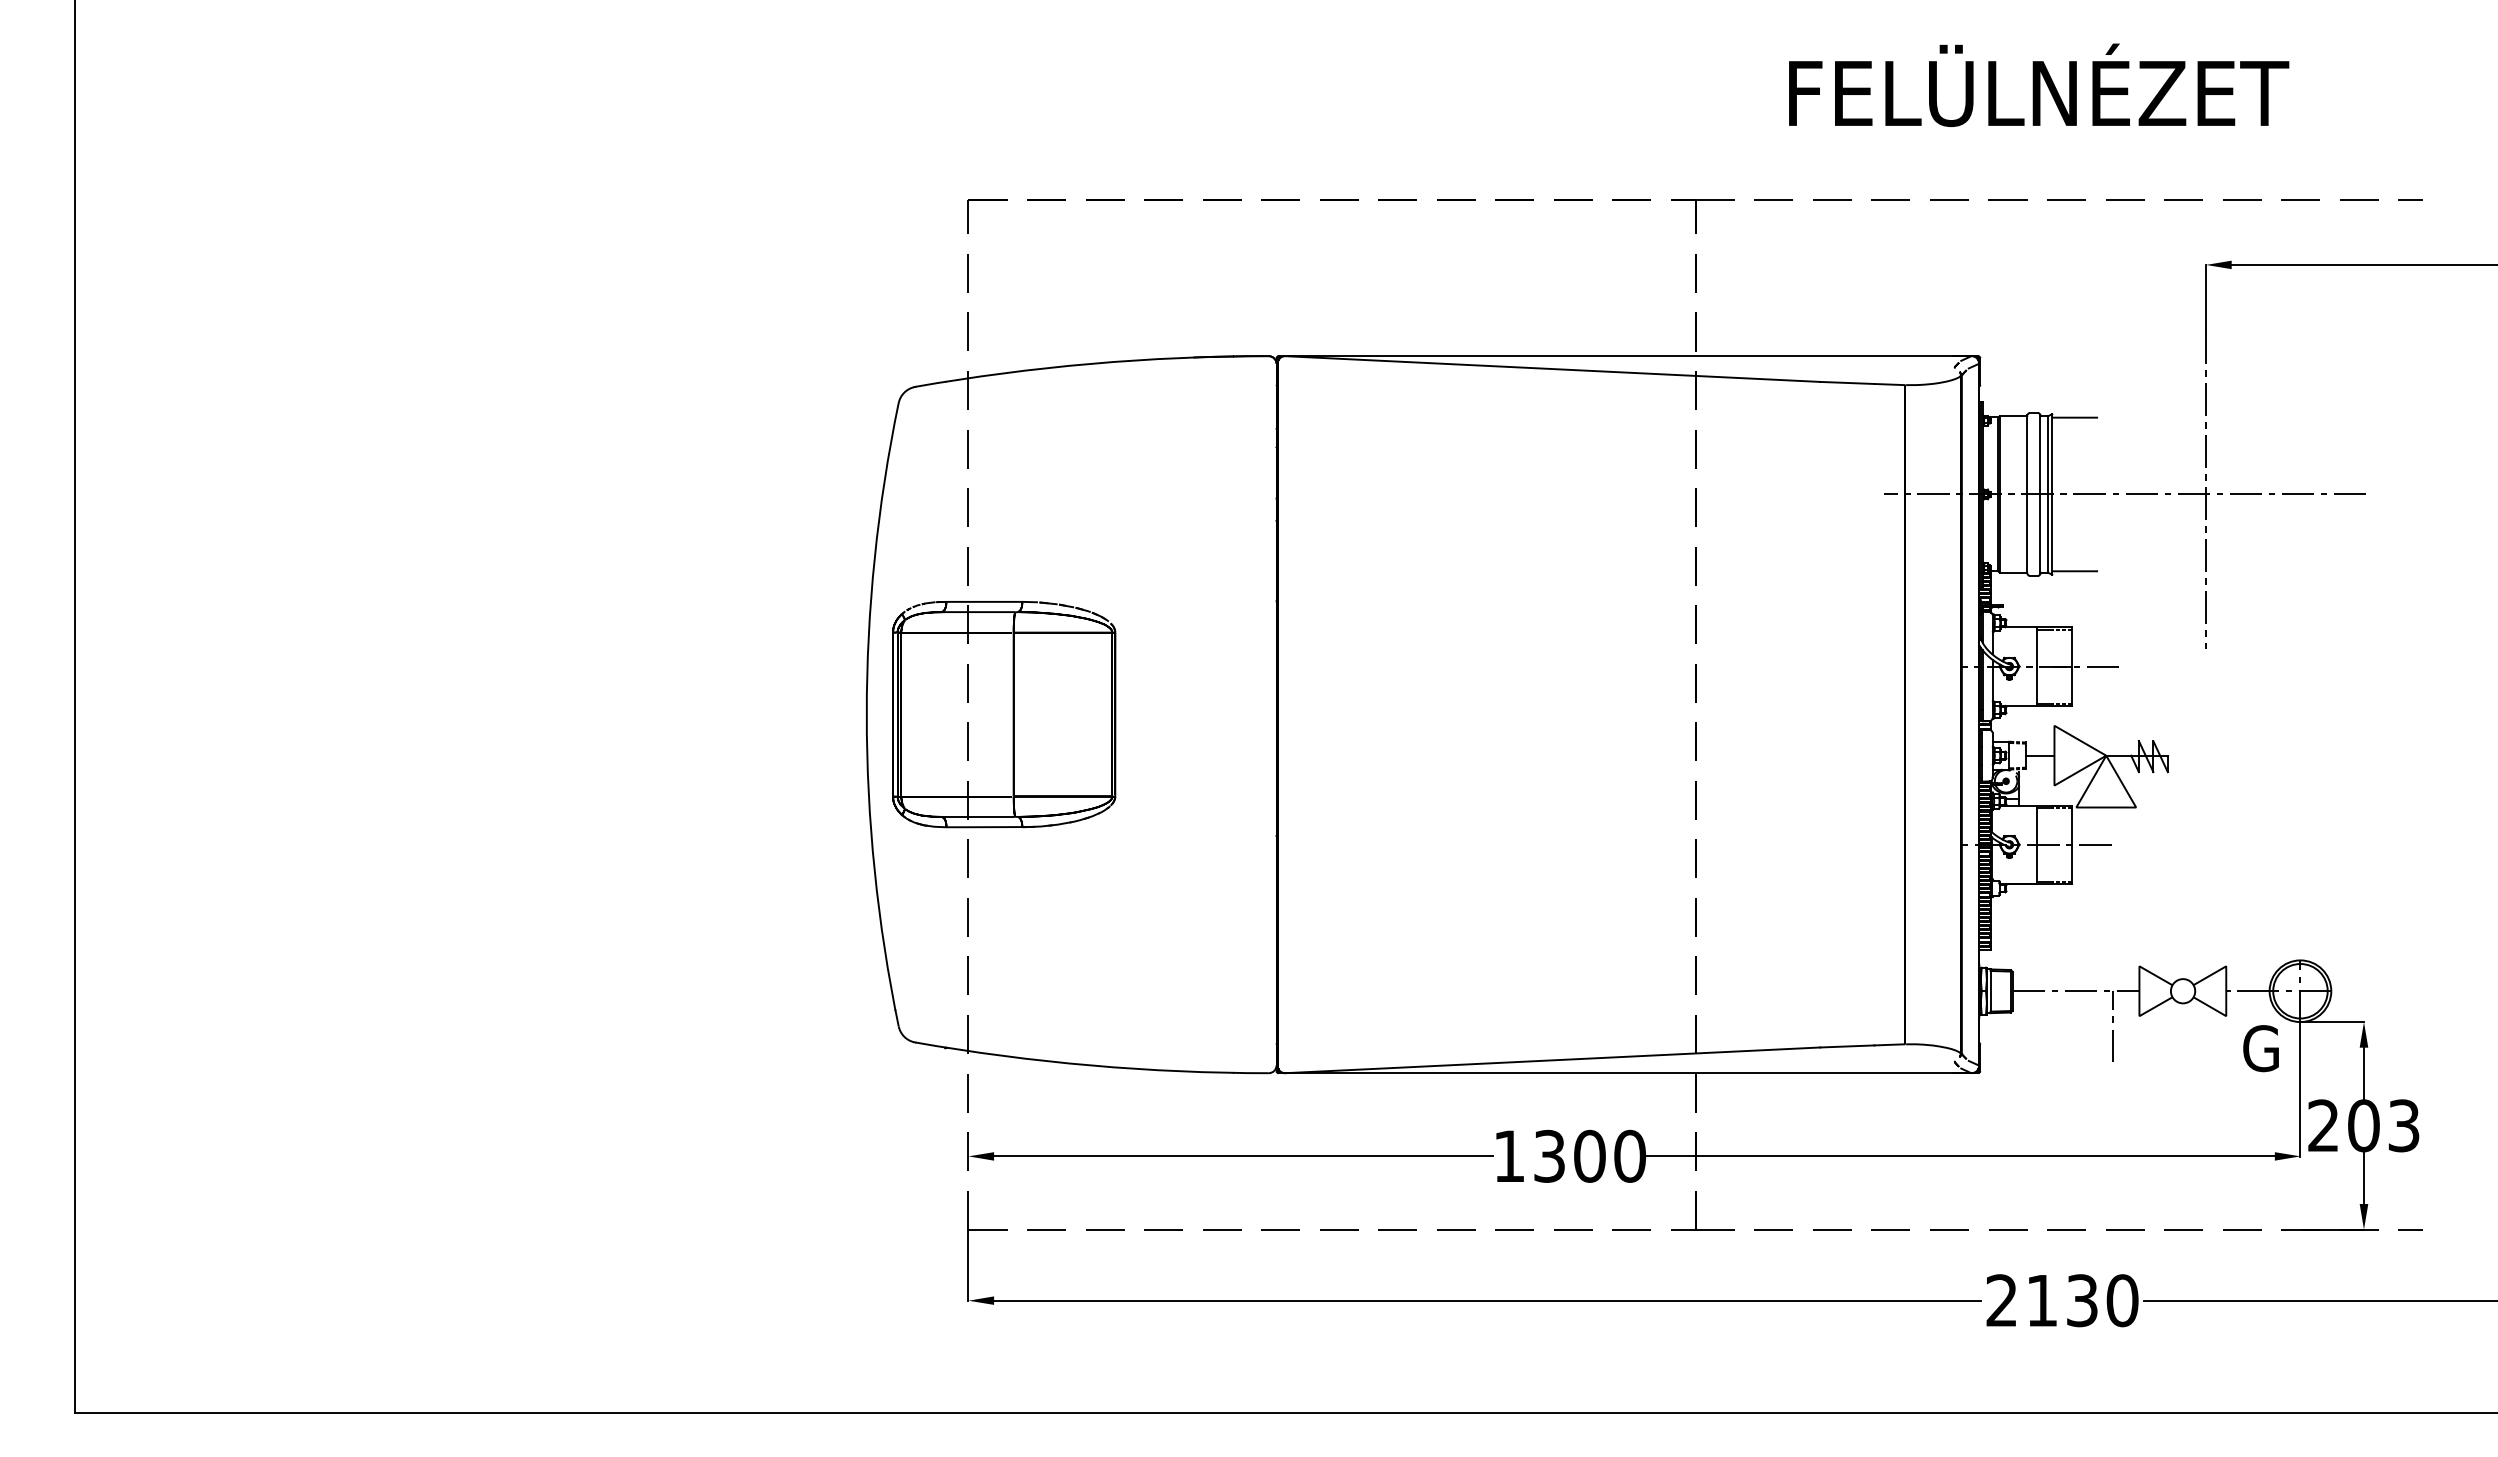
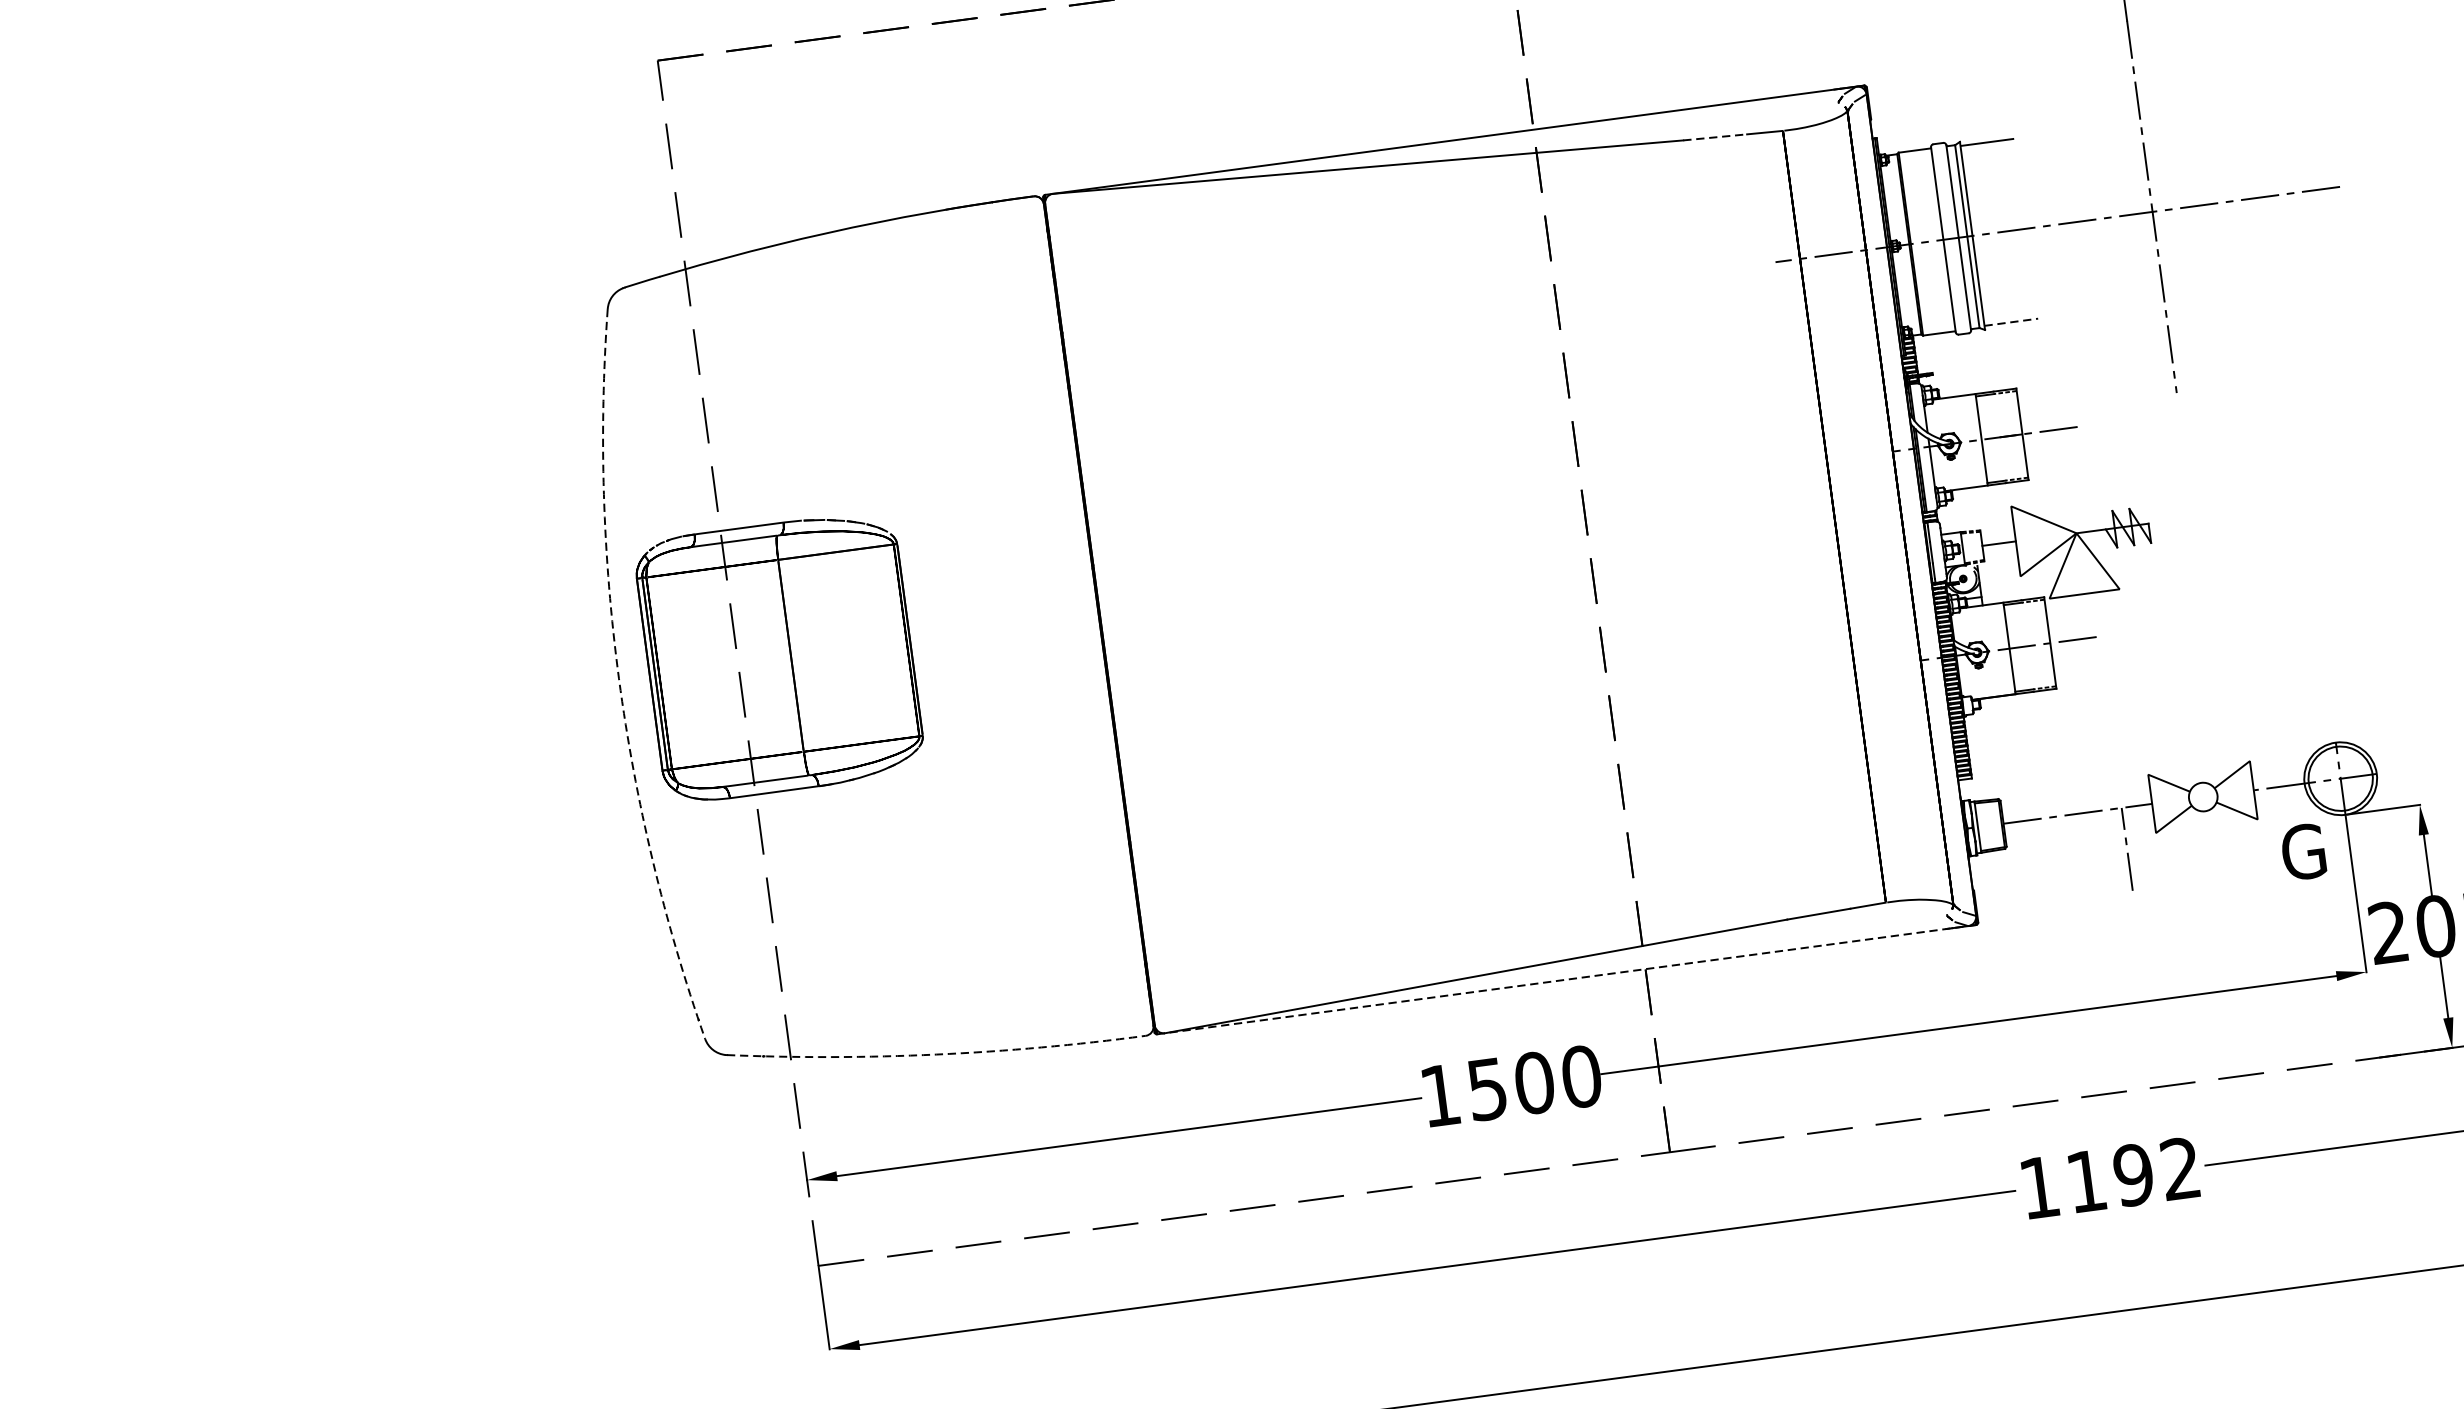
line: (1847, 382) -> (1715, 136), solid -> dashed
line: (2075, 571) -> (2011, 322), solid -> dashed
arc: (866, 714) -> (618, 678), solid -> dashed
arc: (1091, 1065) -> (936, 1054), solid -> dashed
line: (1628, 1073) -> (1566, 980), solid -> dashed
text: (1549, 1155) -> (1487, 1088), 1300 -> 1500
text: (2062, 1300) -> (2110, 1177), 2130 -> 1192

